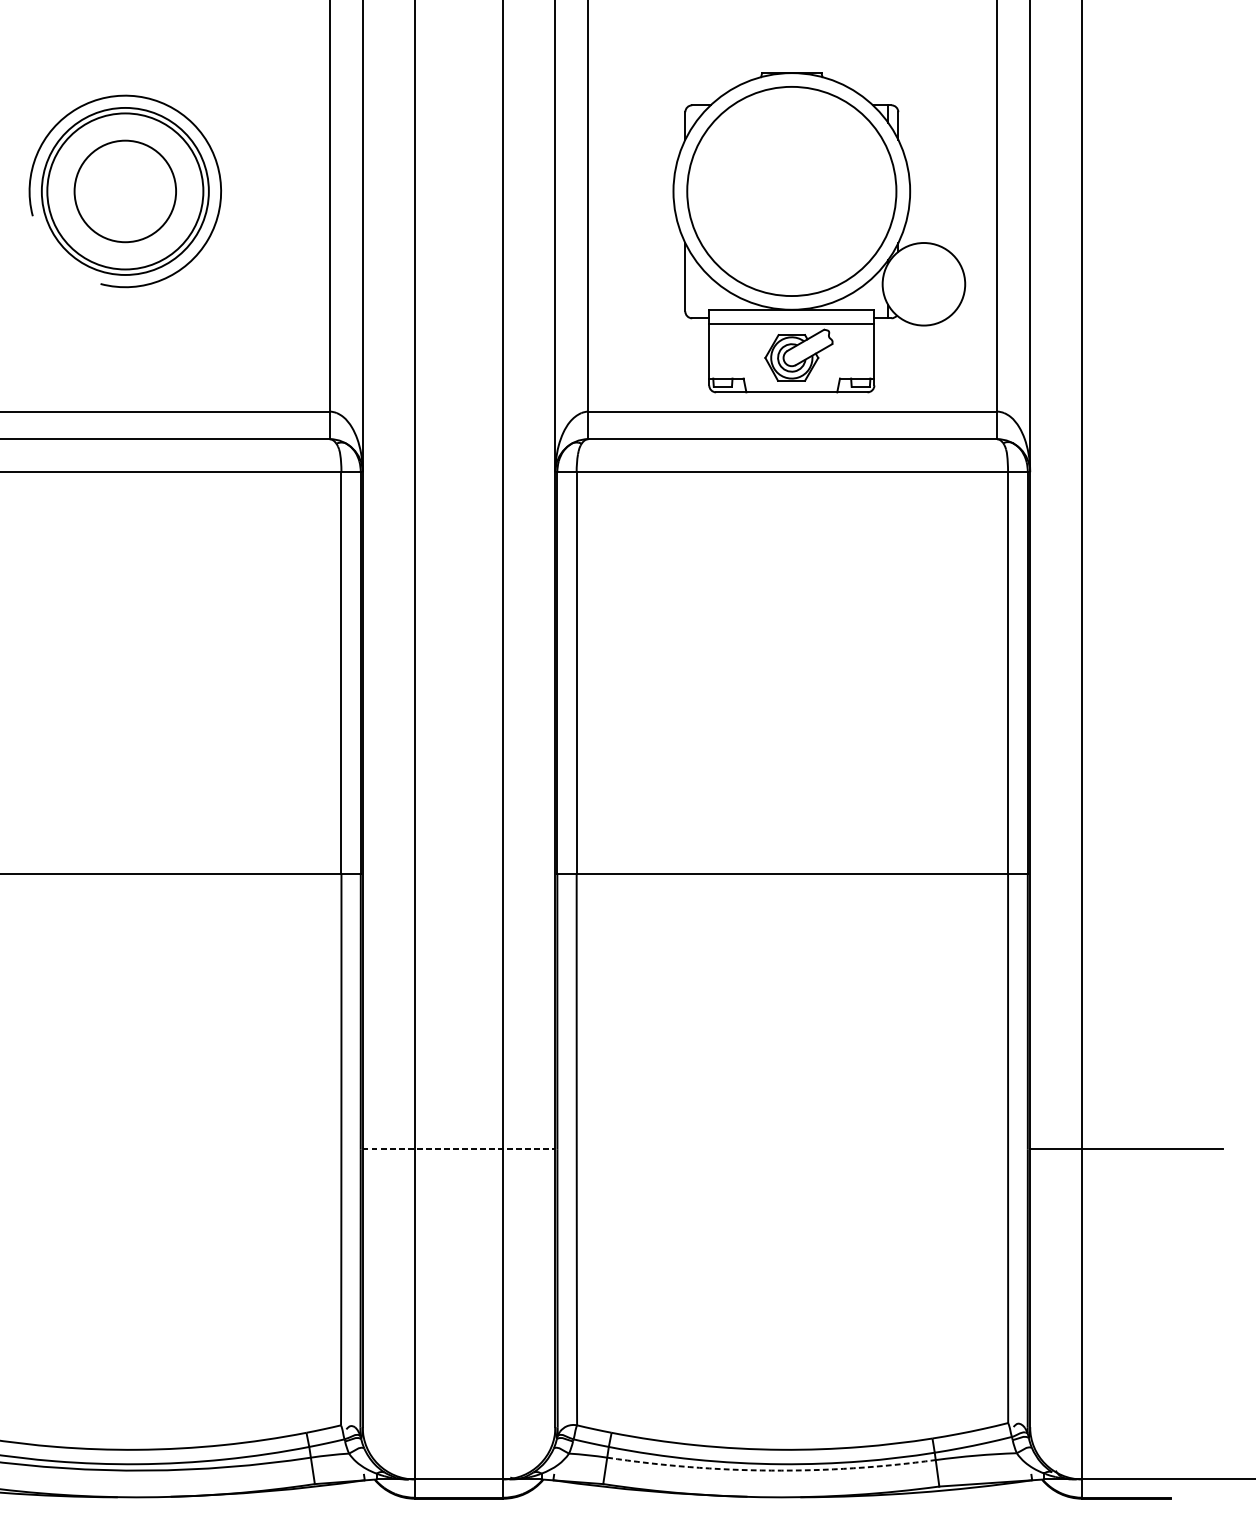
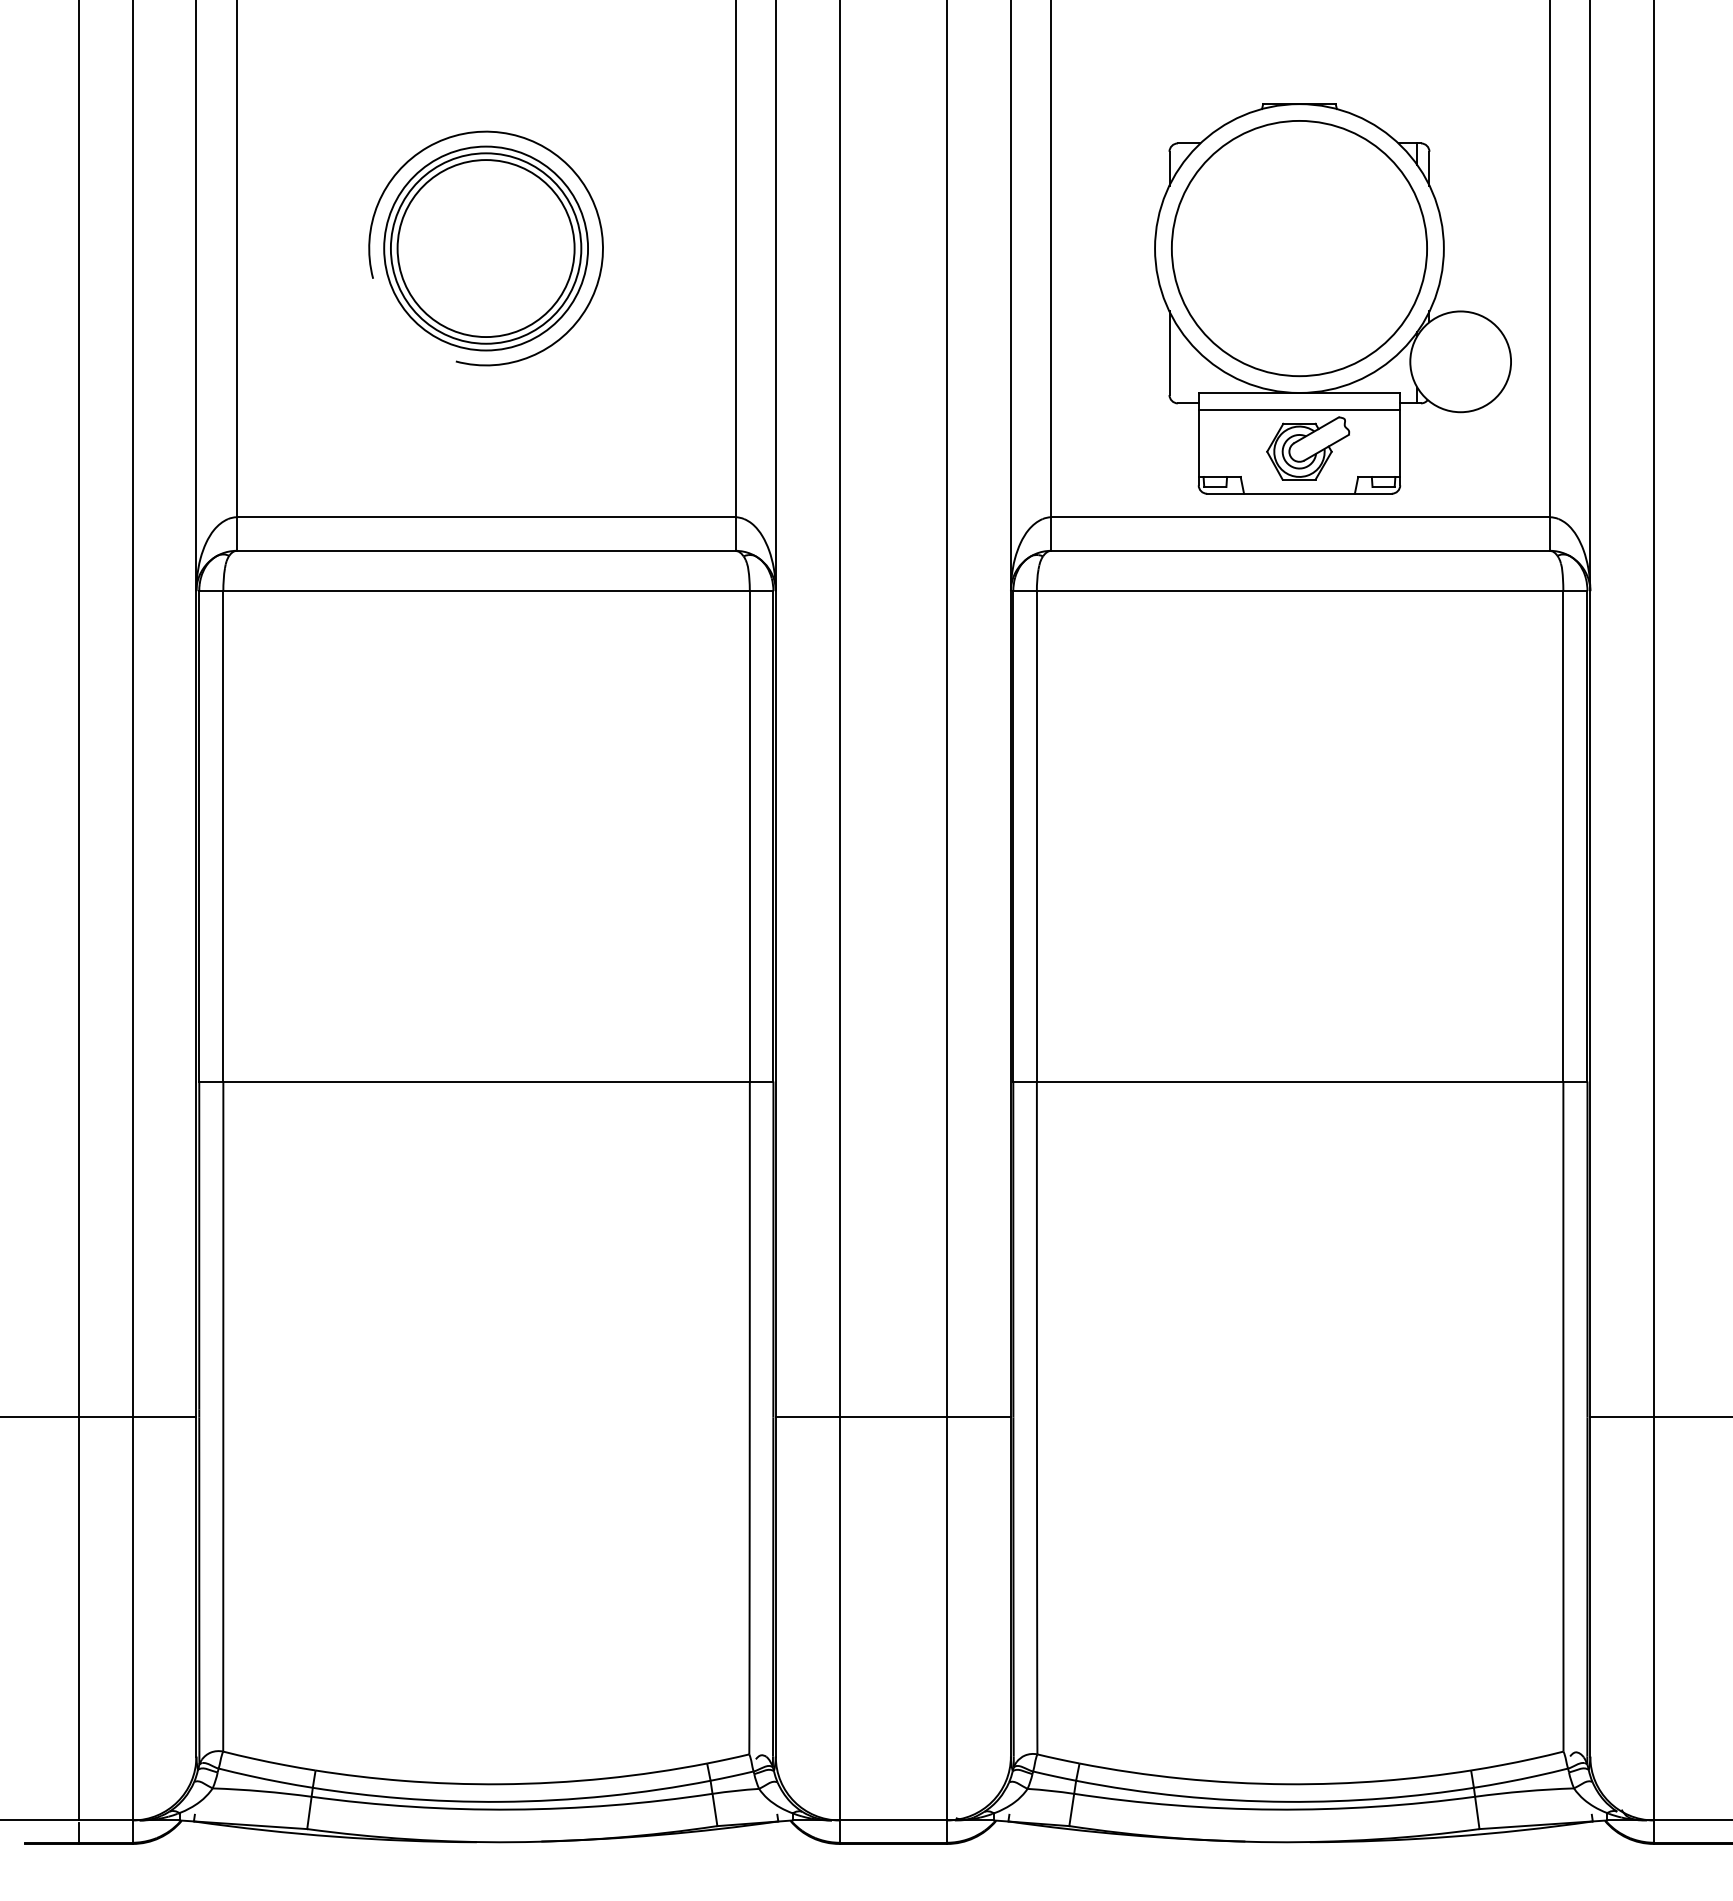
circle: (124, 191) -> (485, 248), size x1.43
line: (459, 1149) -> (893, 1417), dashed -> solid
arc: (771, 1470) -> (1274, 1809), dashed -> solid

